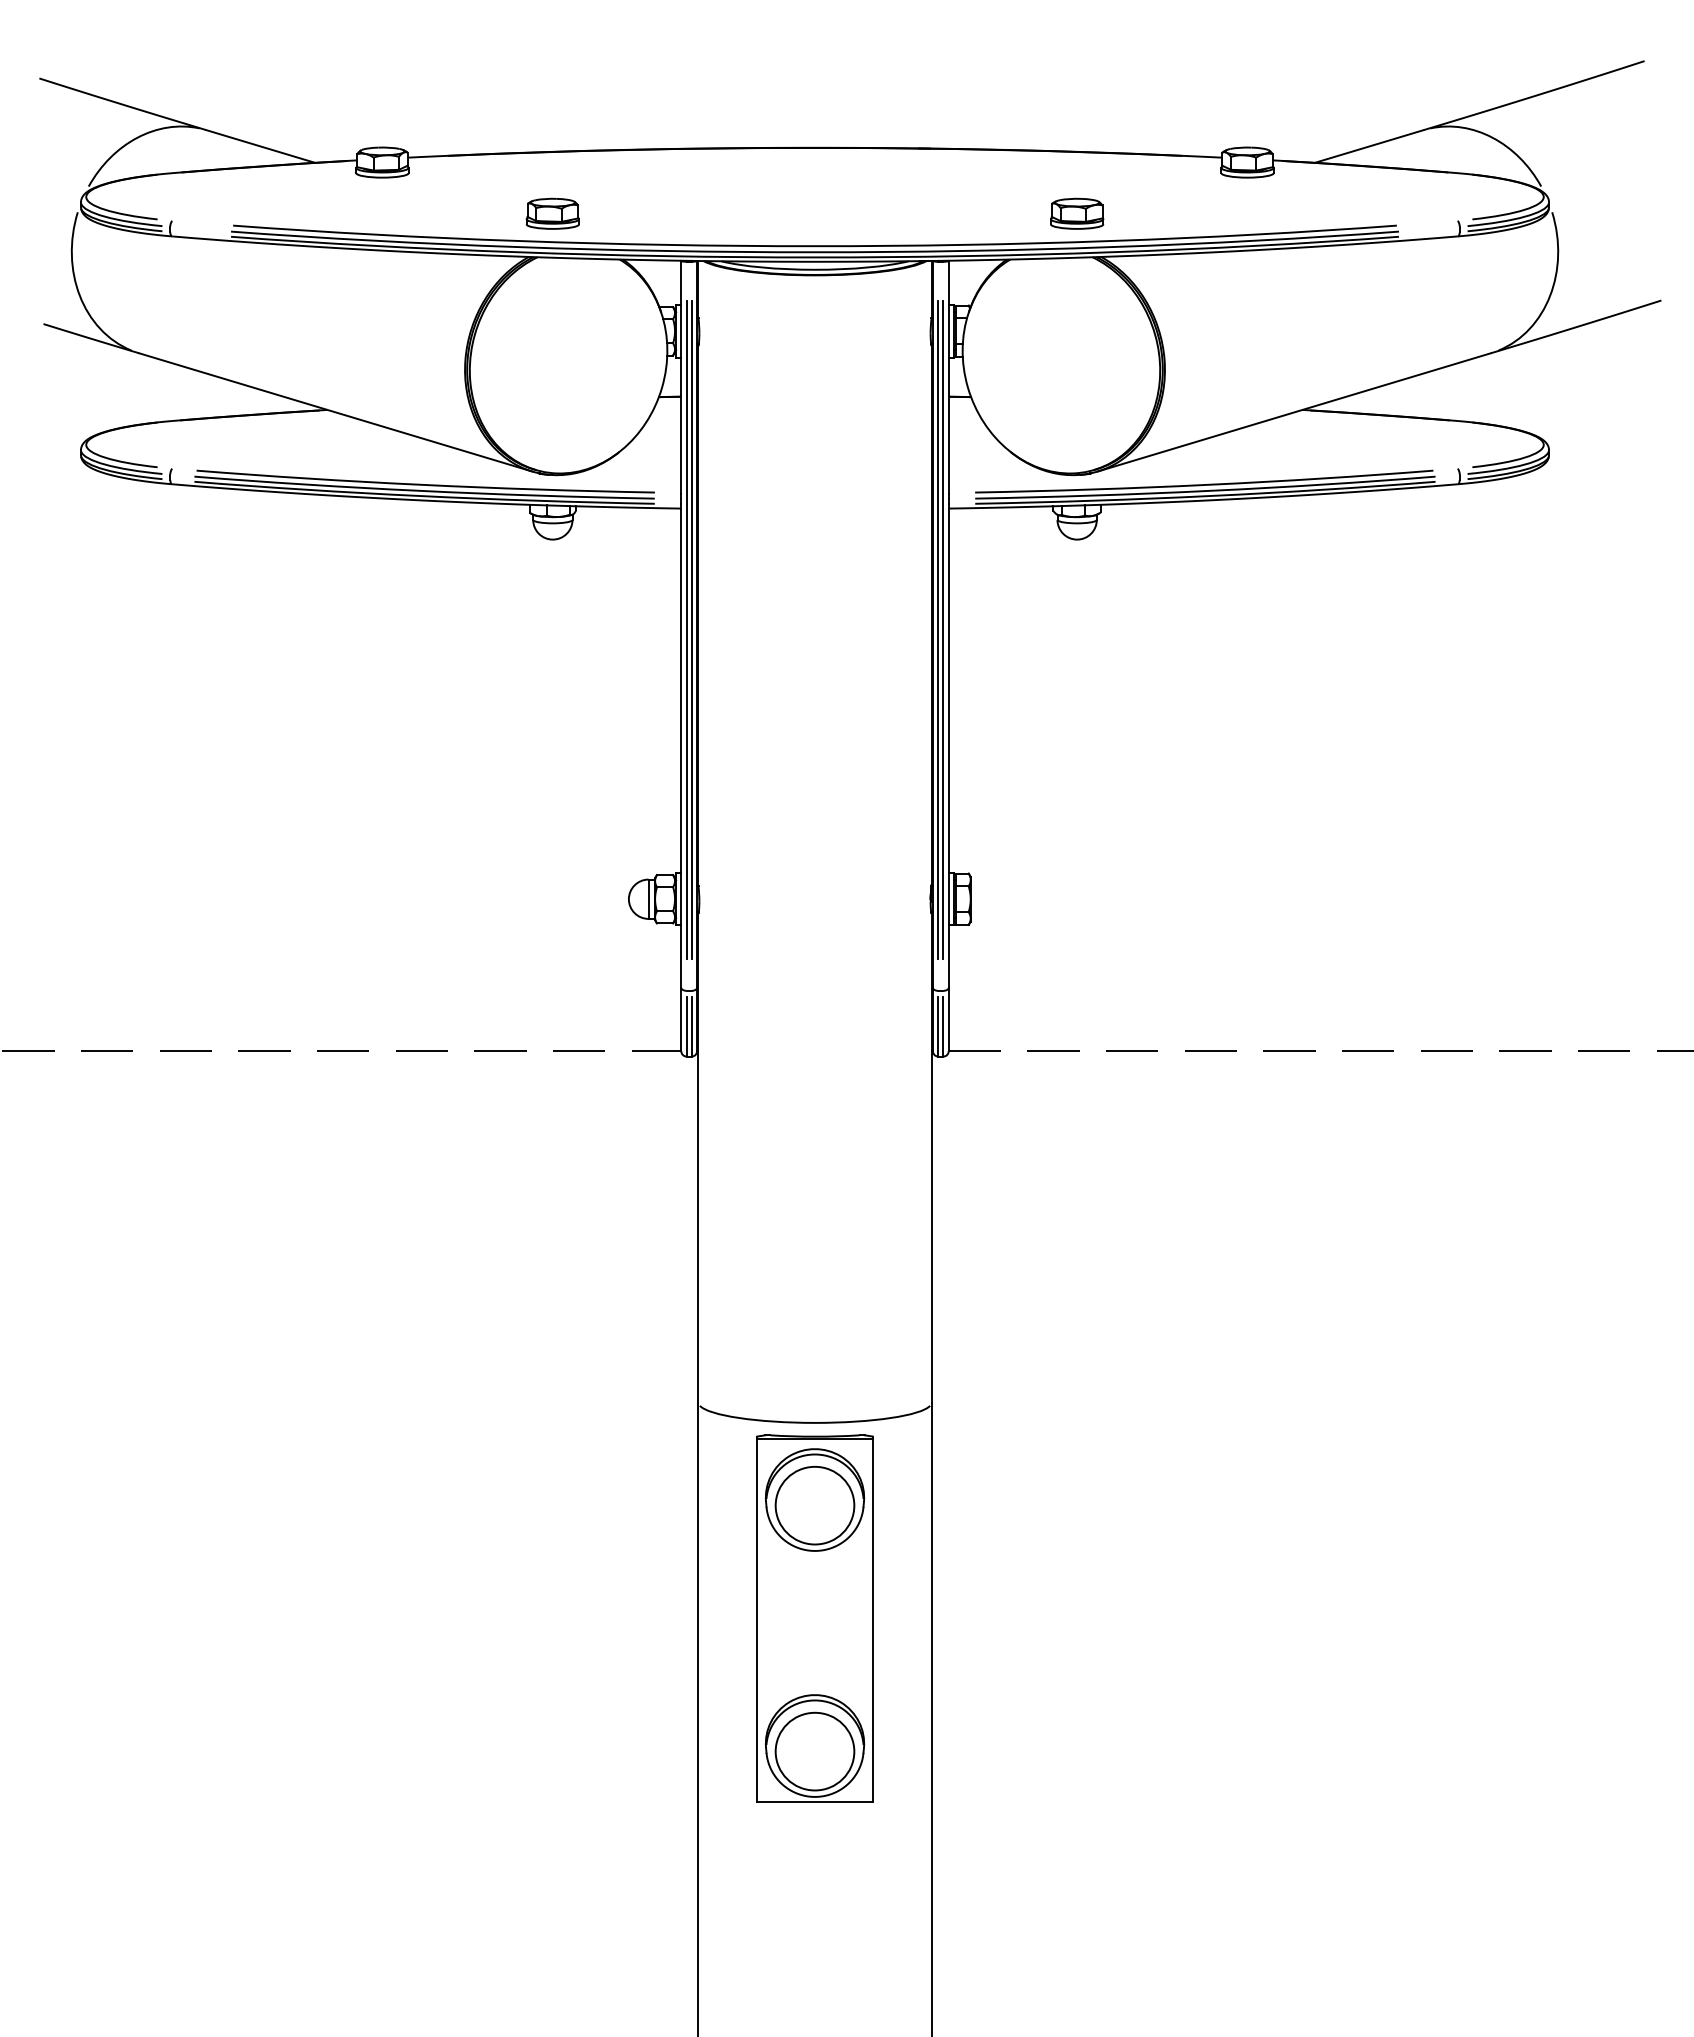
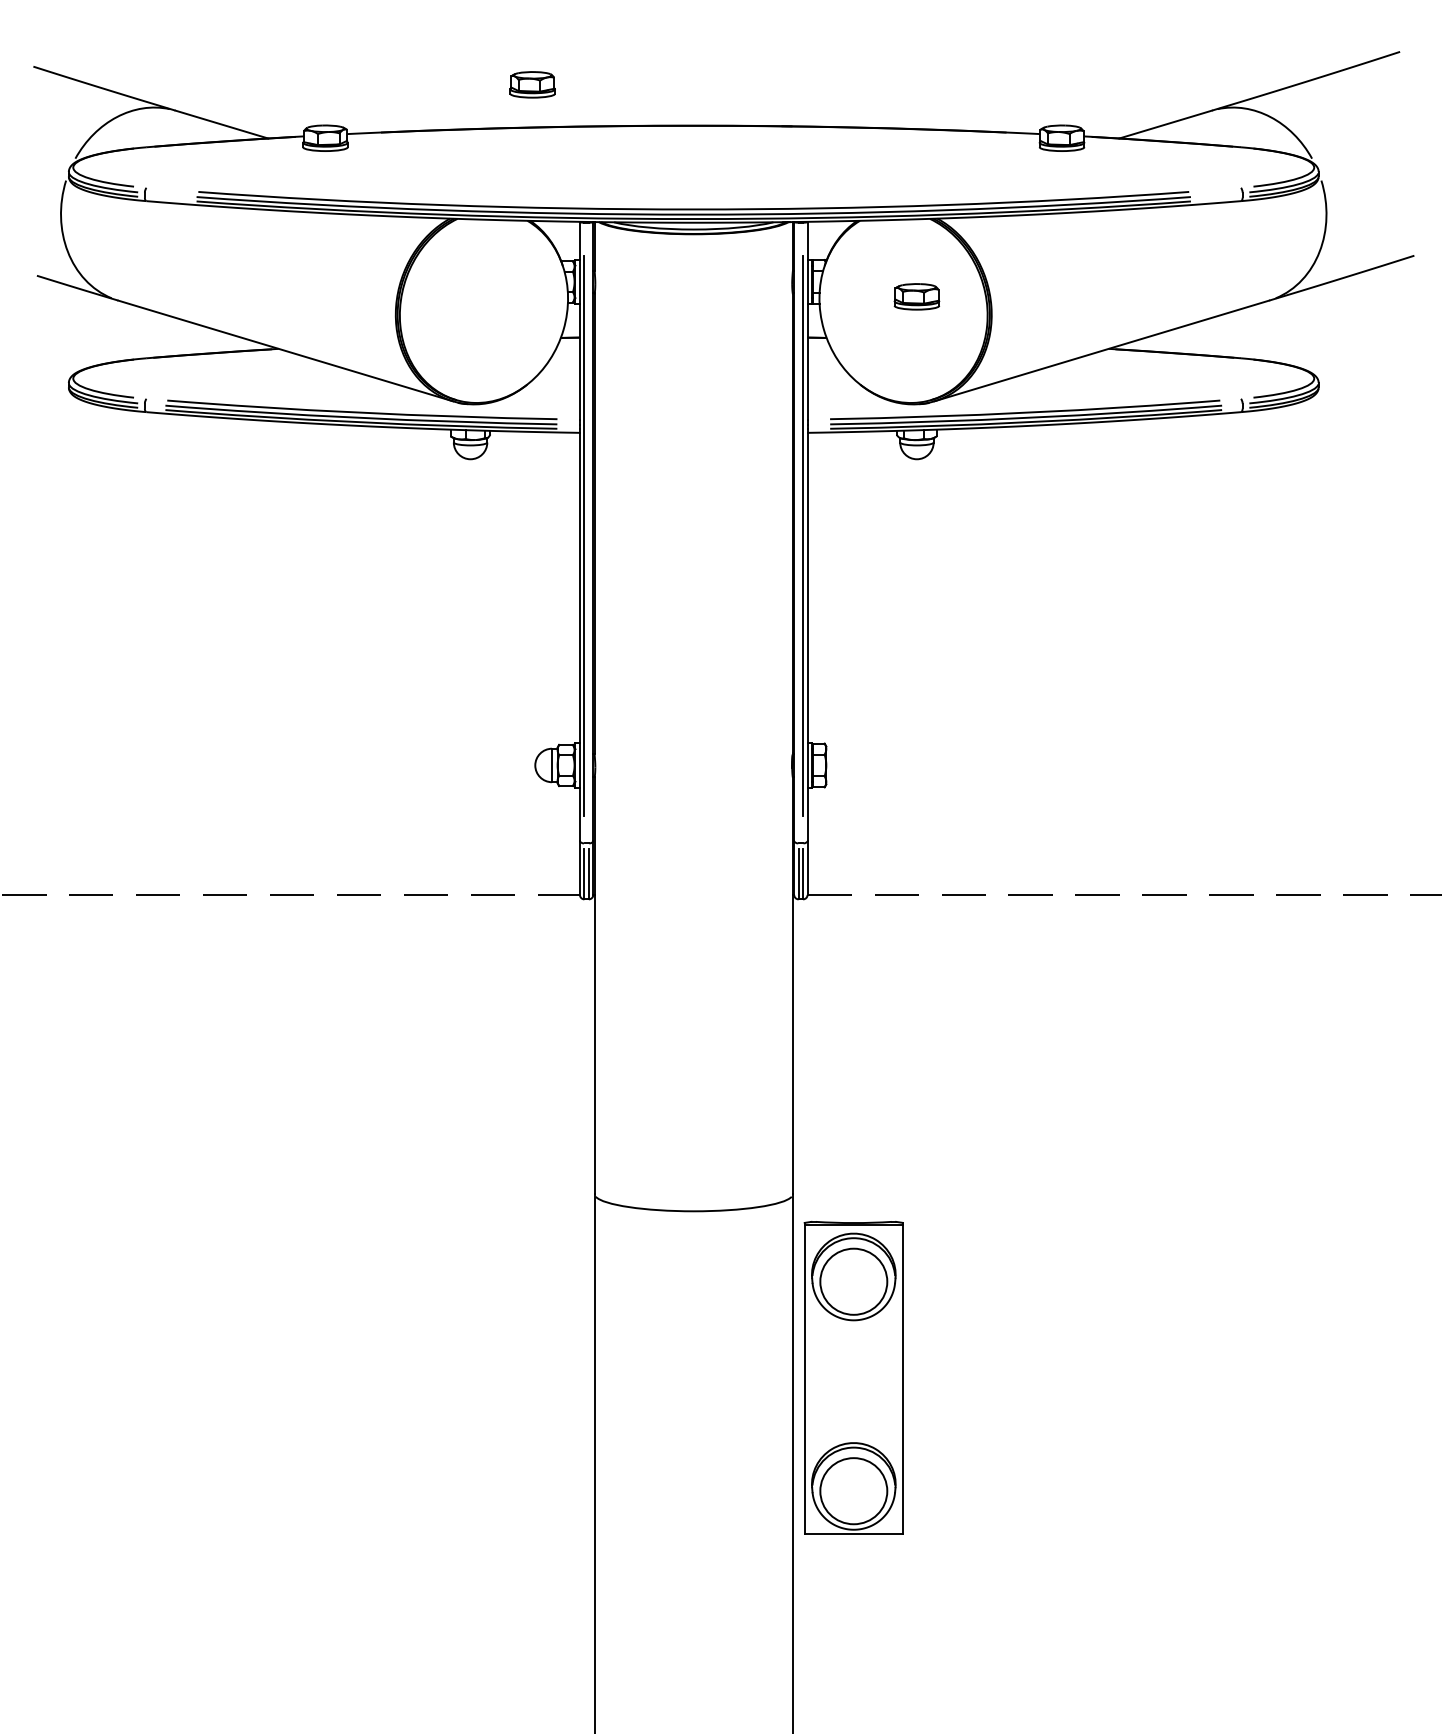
part: (552, 213) -> (532, 84), moved
part: (1077, 213) -> (917, 296), moved
line: (691, 629) -> (588, 535), removed
line: (938, 629) -> (798, 535), removed
part: (814, 1618) -> (853, 1377), moved

